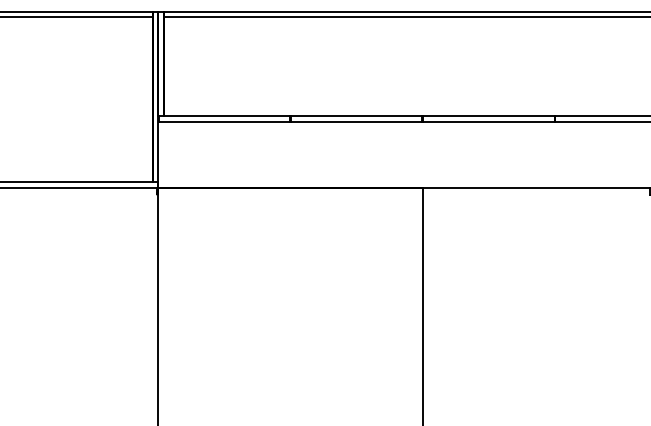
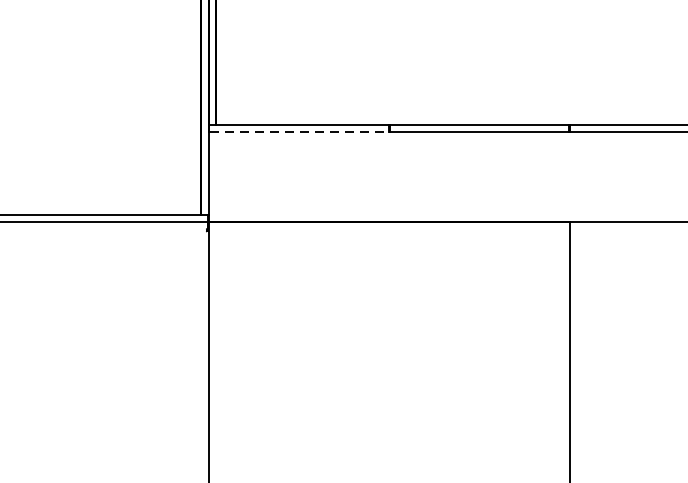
line: (224, 121) -> (299, 131), solid -> dashed

